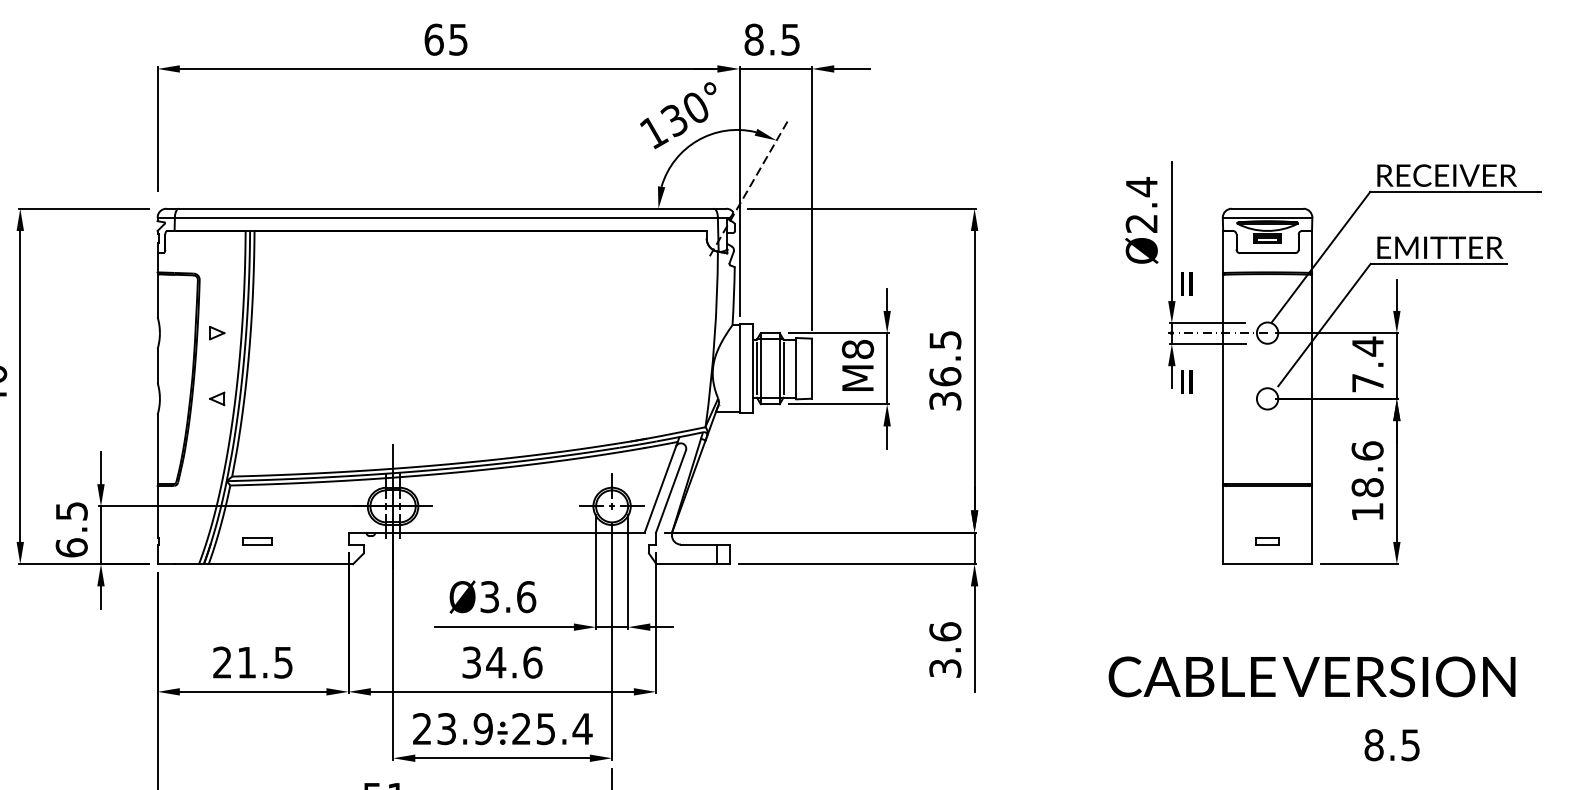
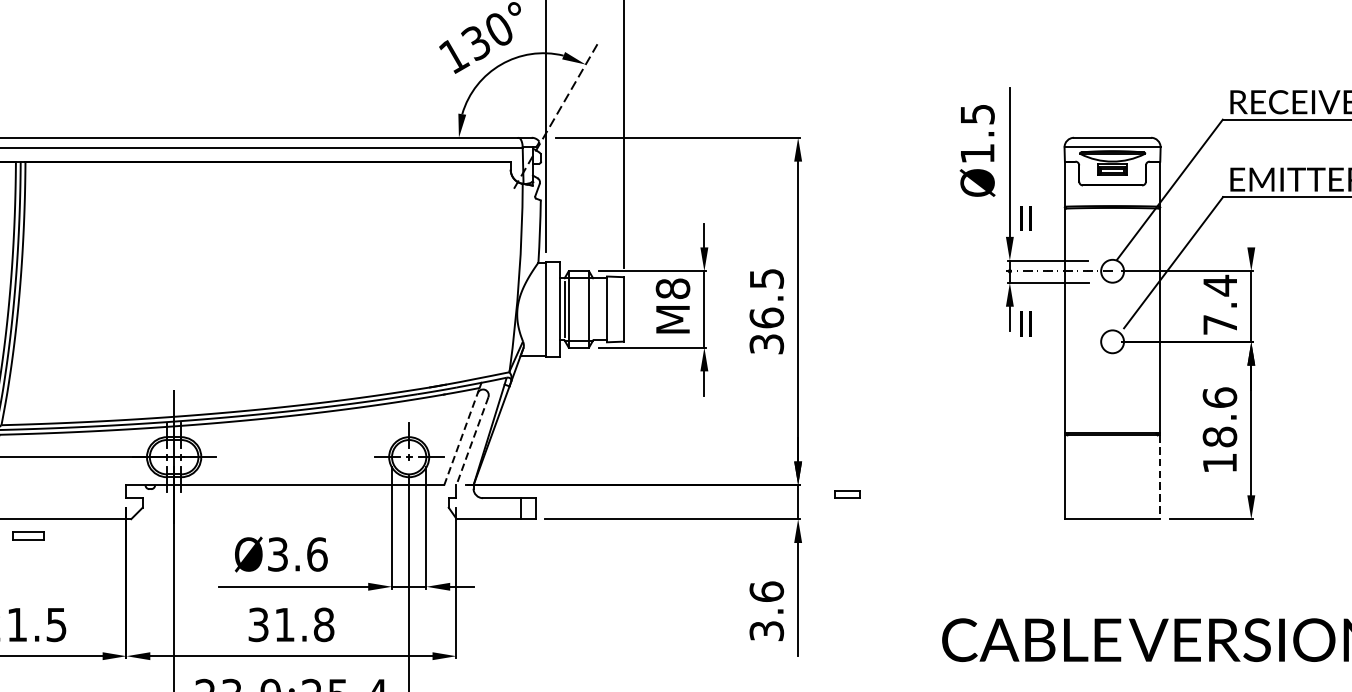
text: (1141, 204) -> (977, 133), Ø2.4 -> Ø1.5
line: (1396, 294) -> (1250, 229), removed
line: (783, 368) -> (593, 309), removed
line: (661, 486) -> (462, 435), solid -> dashed
line: (671, 491) -> (472, 441), solid -> dashed
line: (1312, 525) -> (1160, 477), solid -> dashed
part: (257, 541) -> (28, 536), moved
part: (1267, 541) -> (847, 494), moved
text: (514, 662) -> (304, 624), 34.6 -> 31.8

